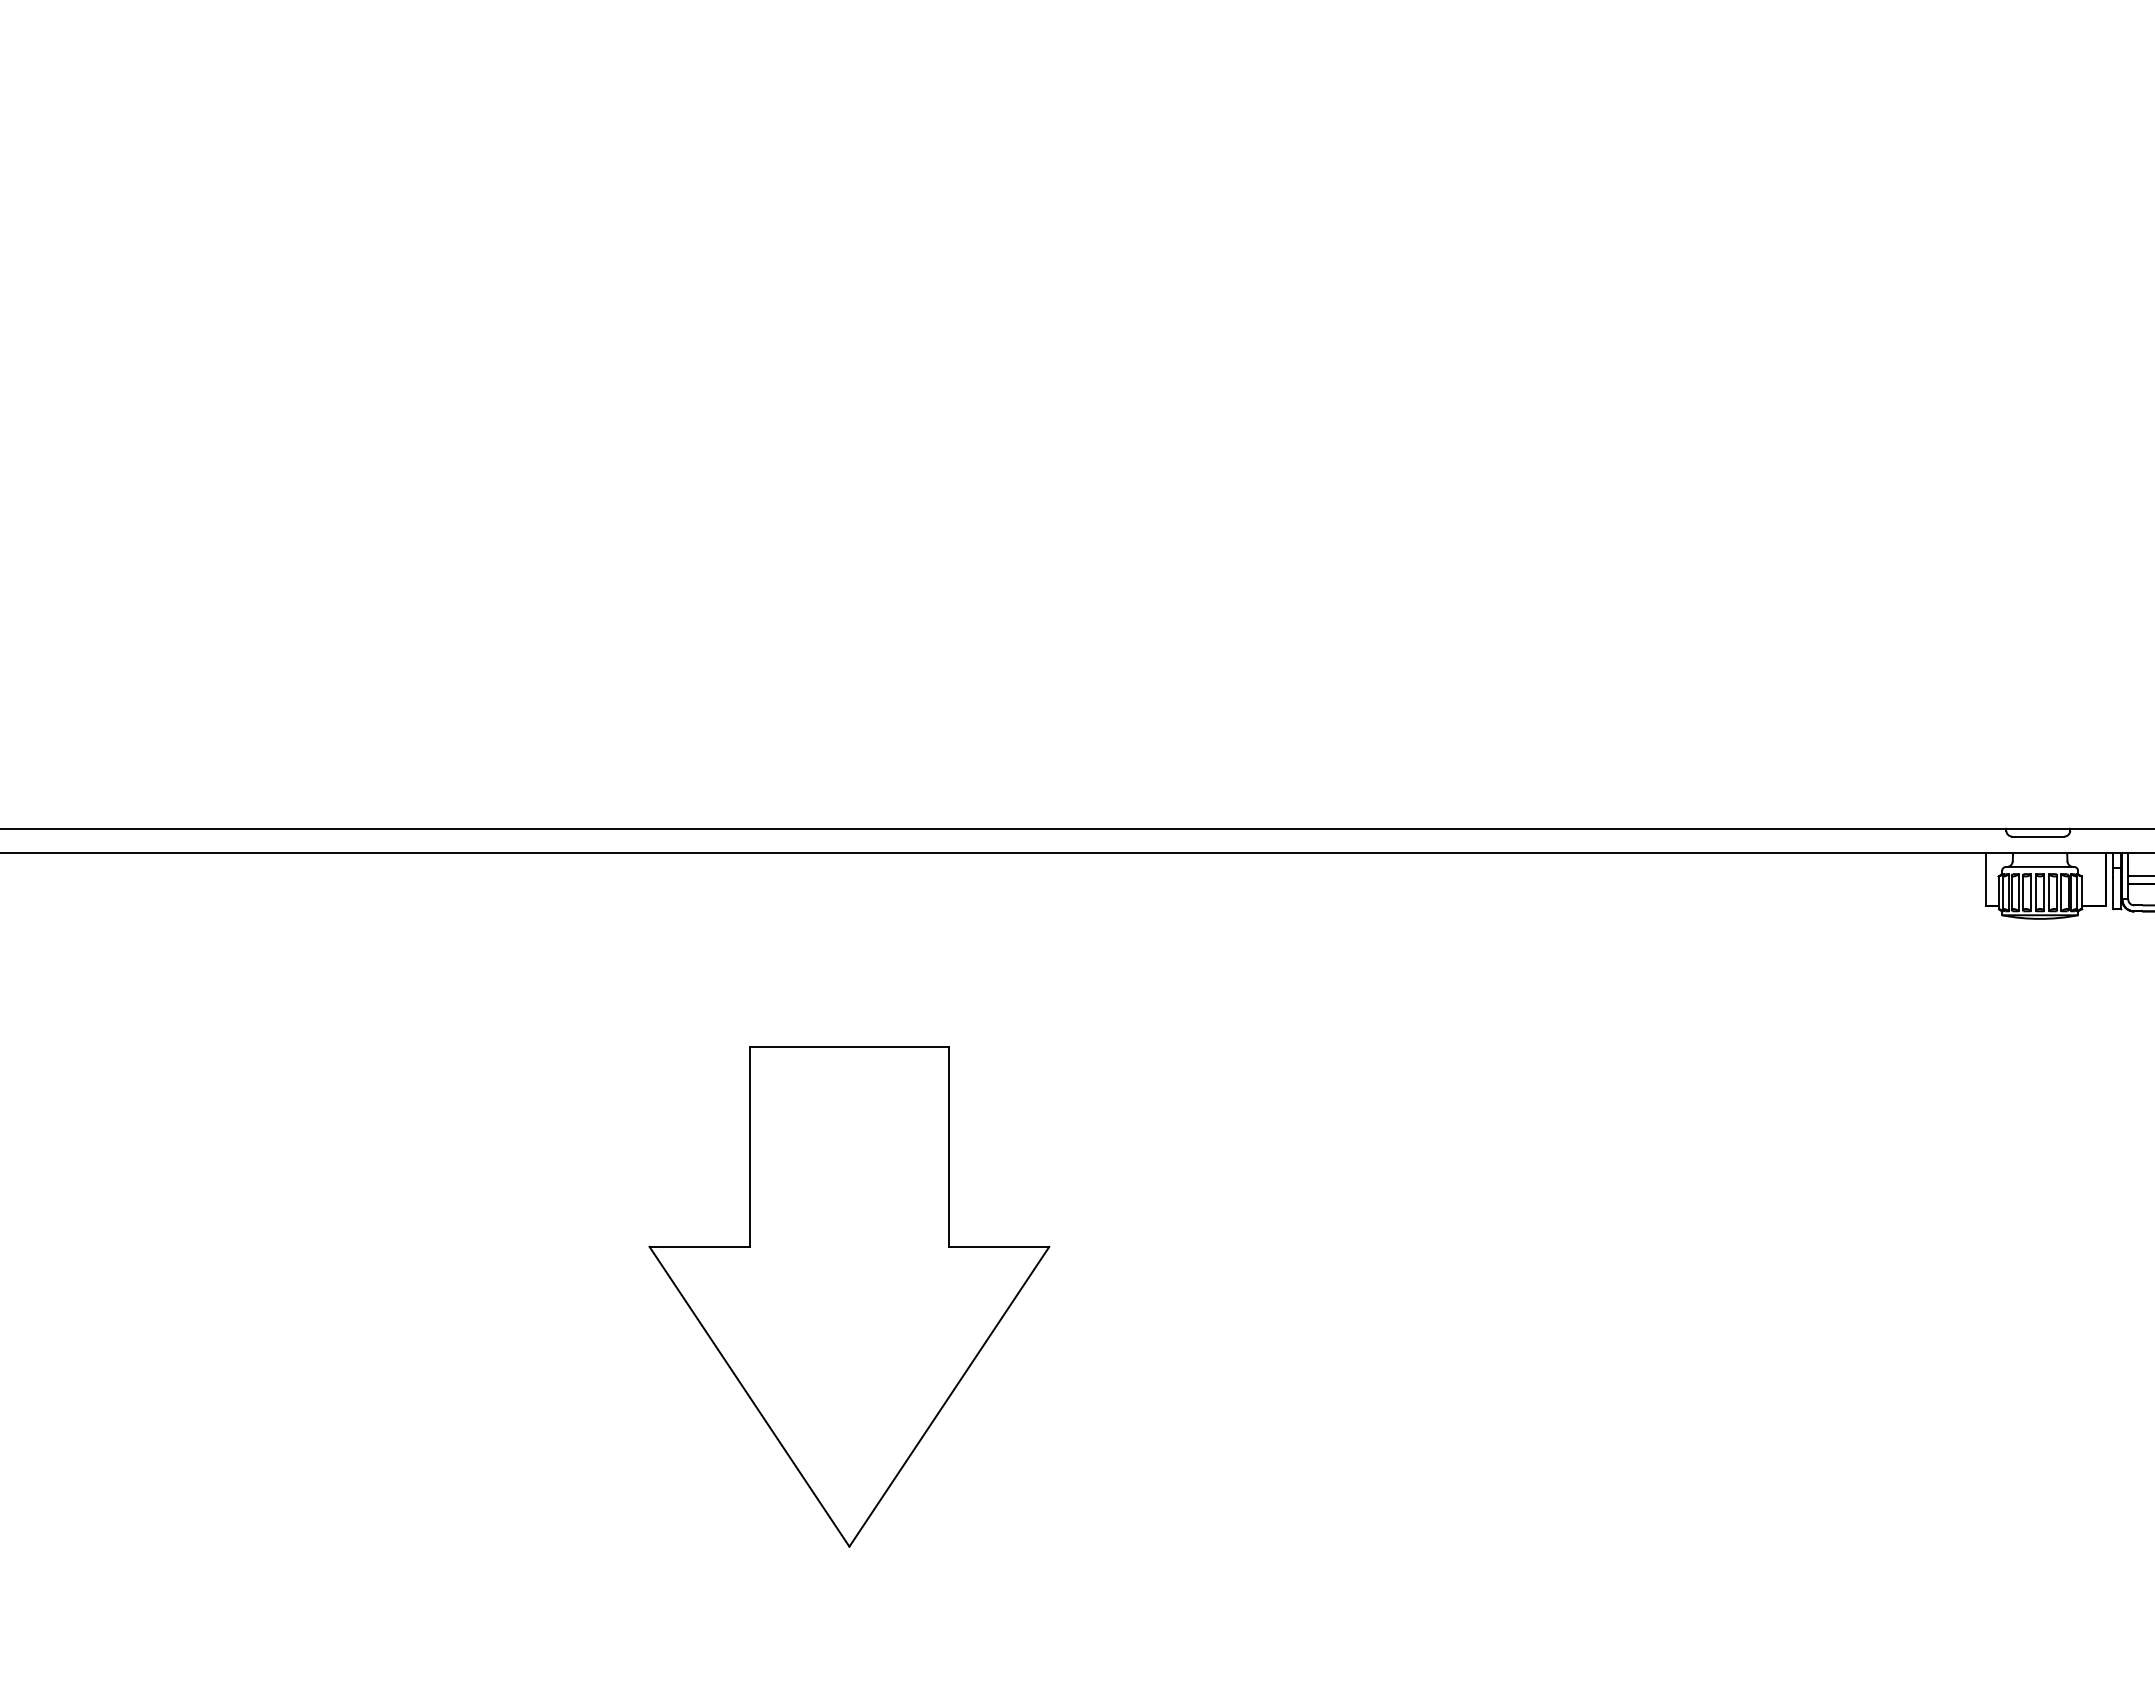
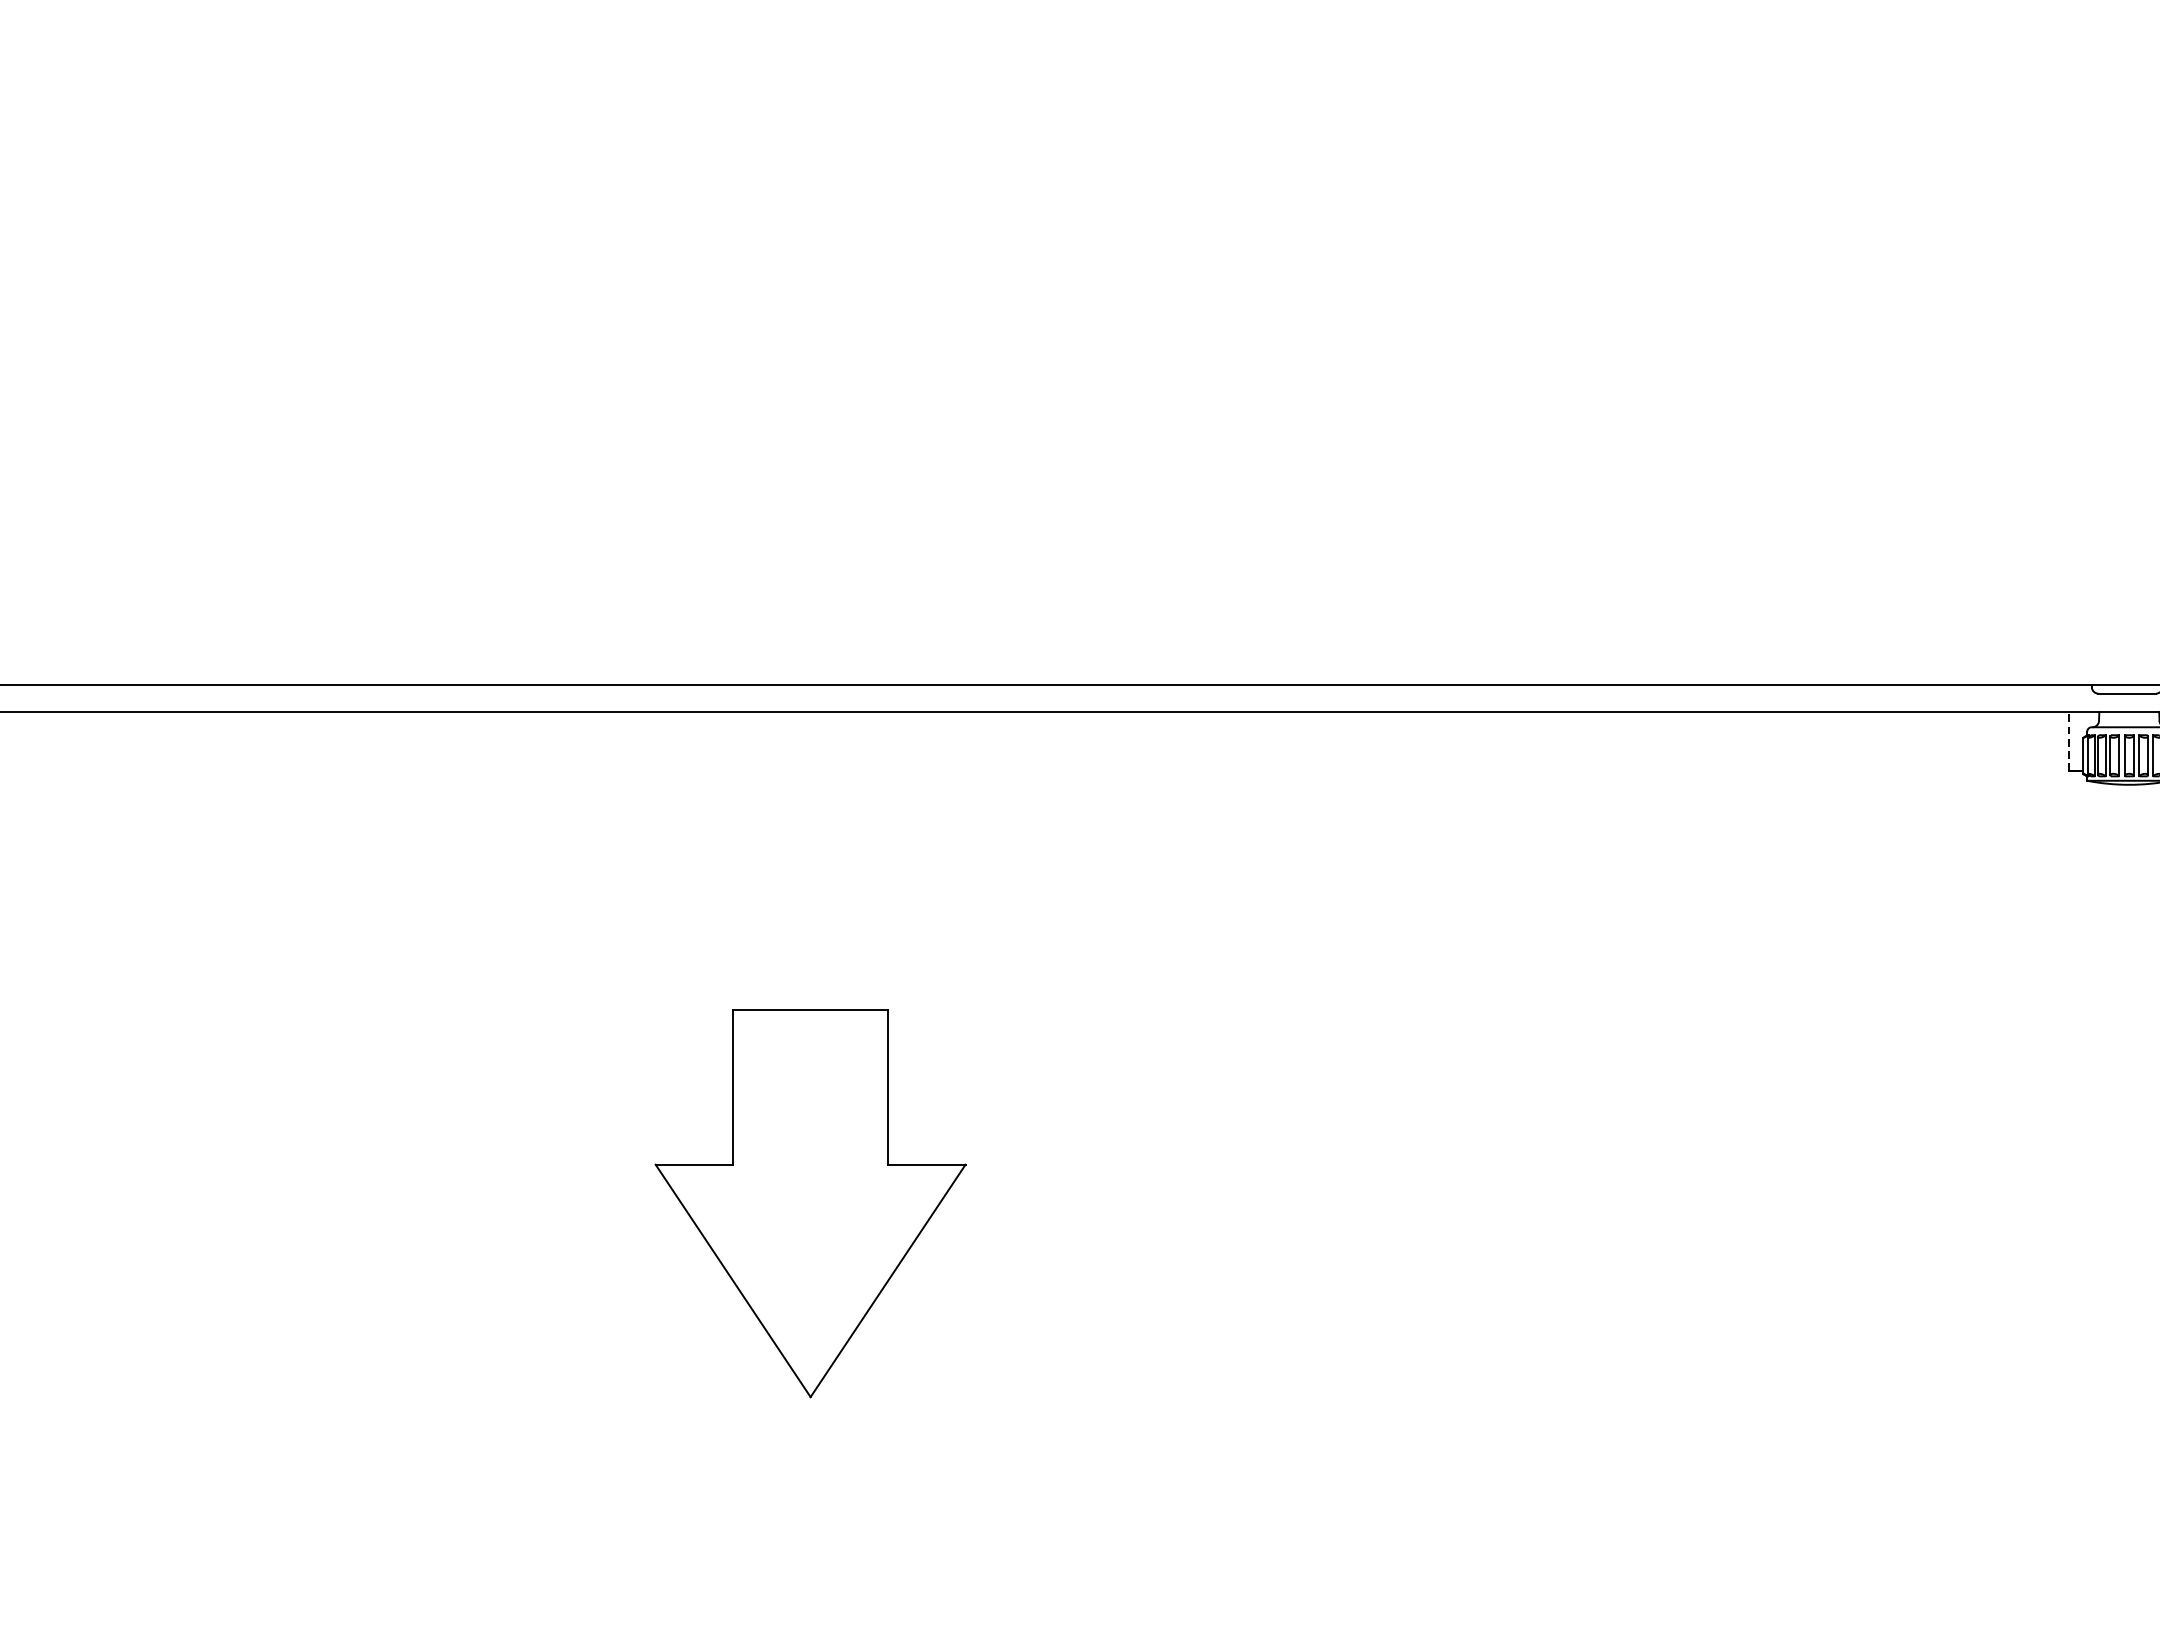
line: (1985, 879) -> (2068, 741), solid -> dashed
part: (849, 1296) -> (810, 1202), size x0.7

